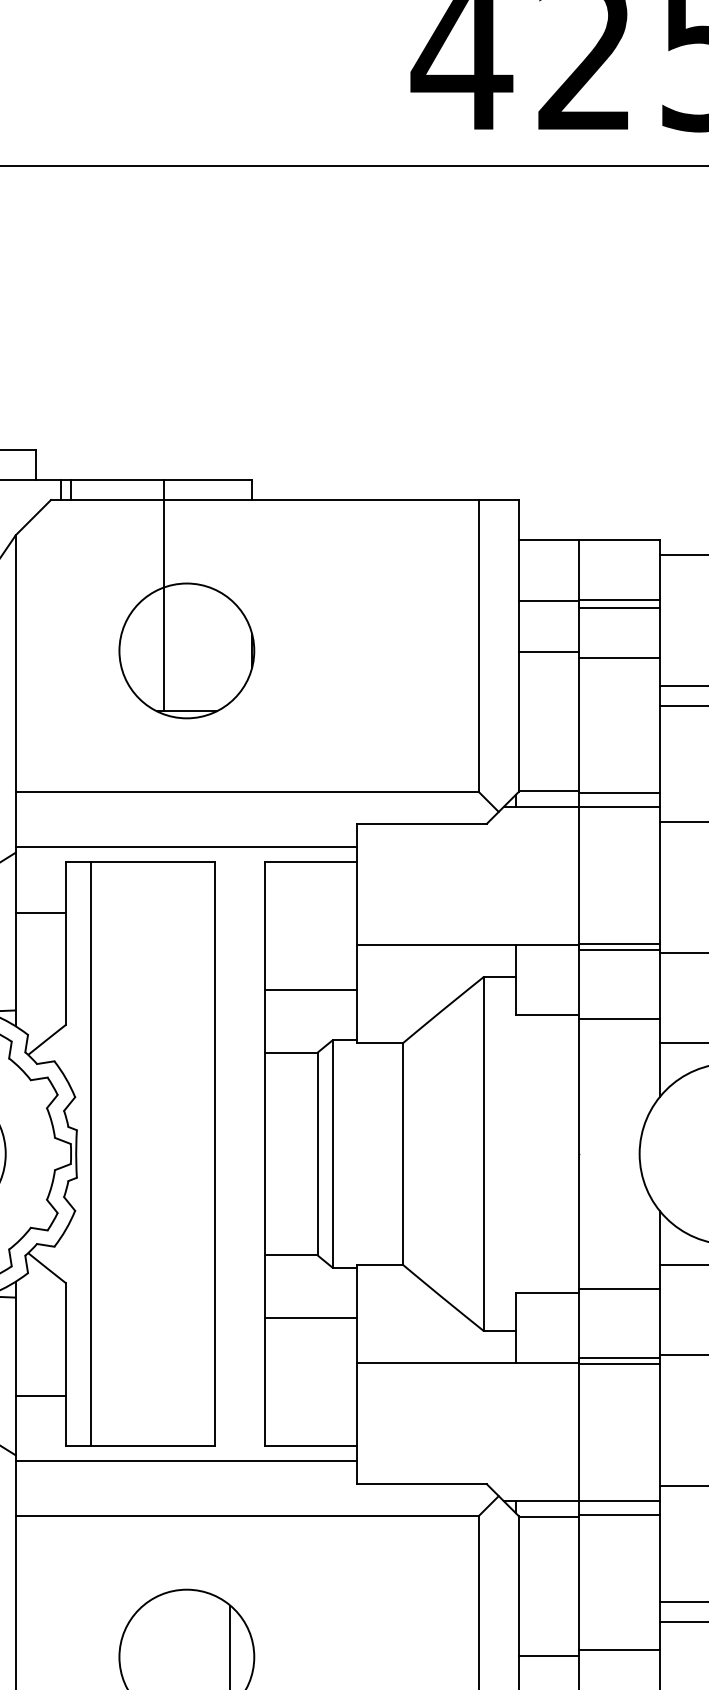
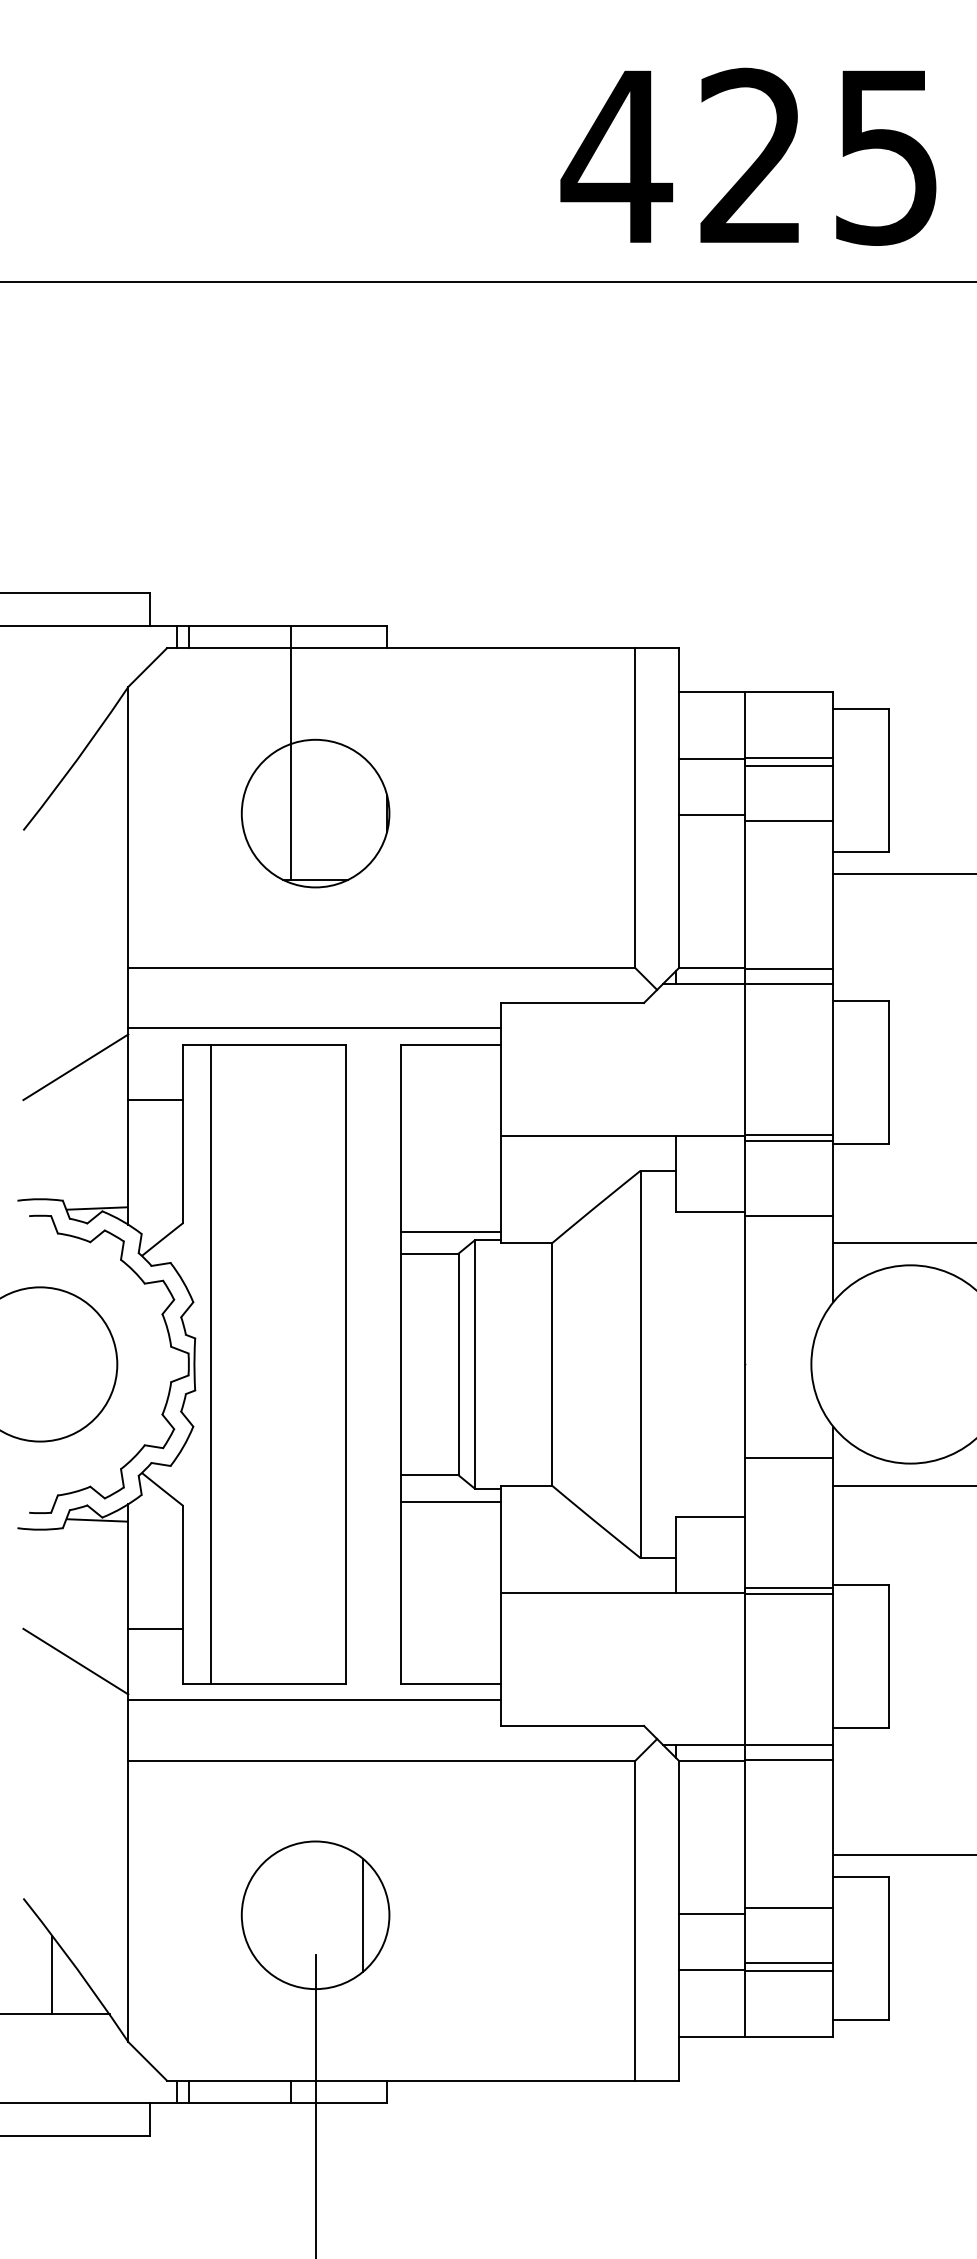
line: (310, 990) -> (450, 1232), moved
line: (619, 1289) -> (789, 1457), moved
line: (310, 1317) -> (450, 1501), moved

